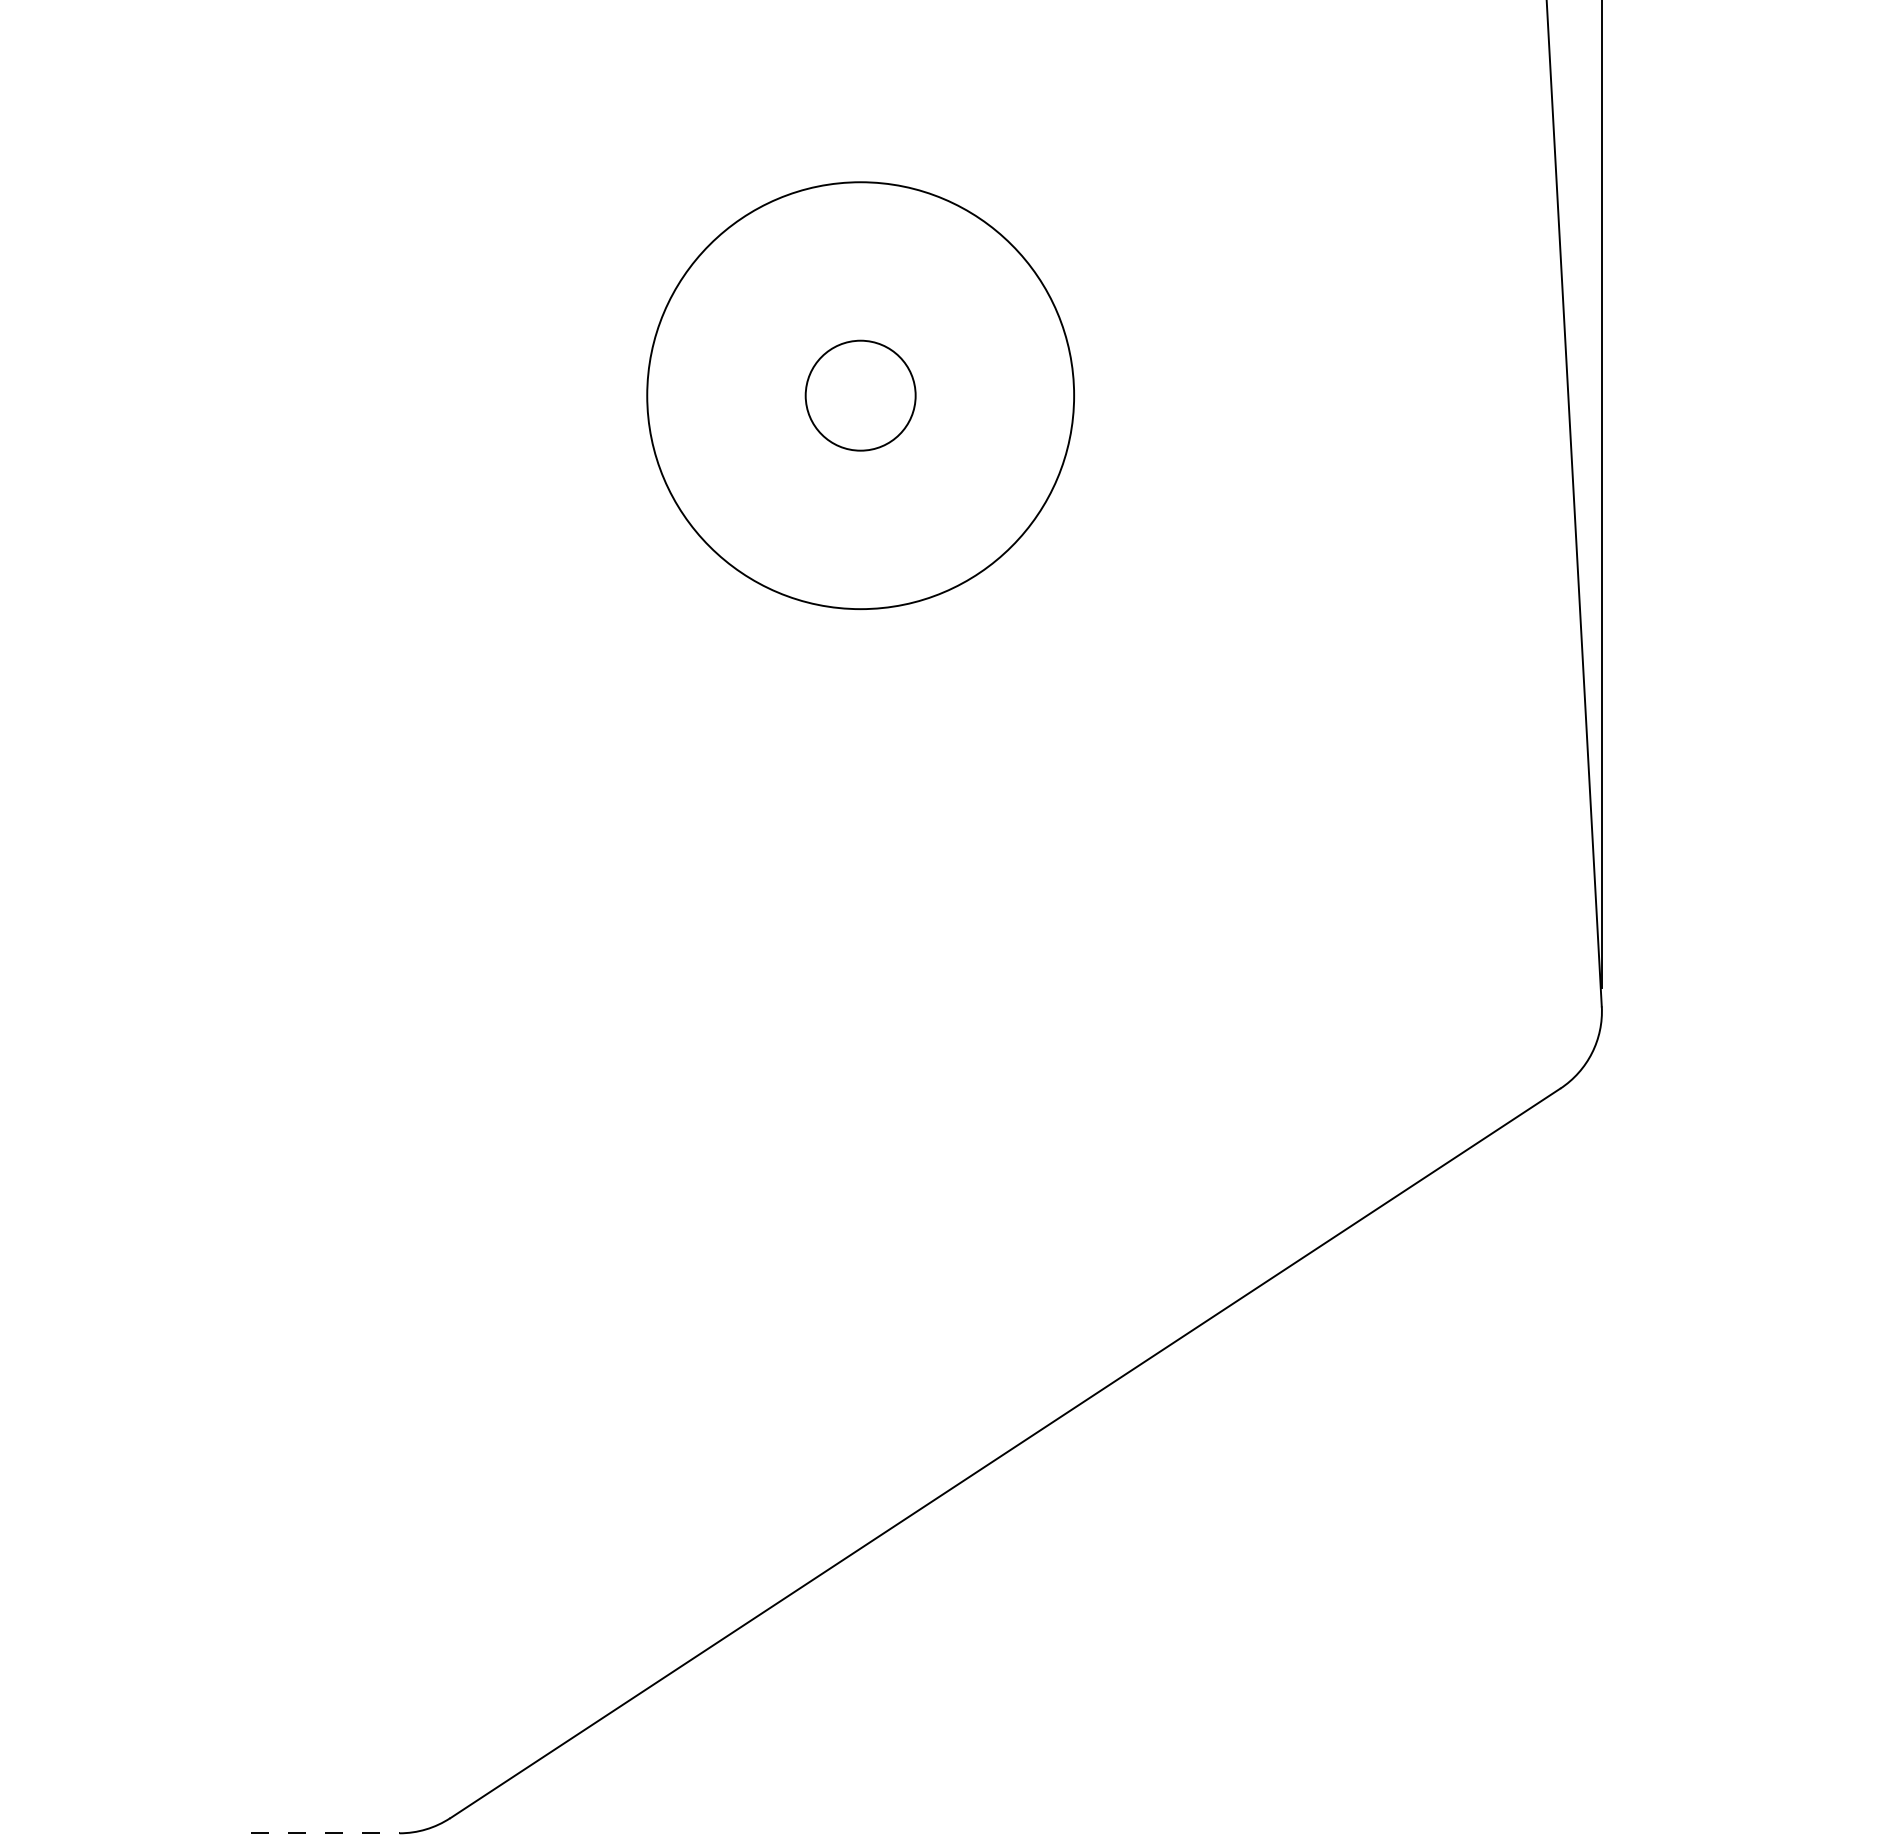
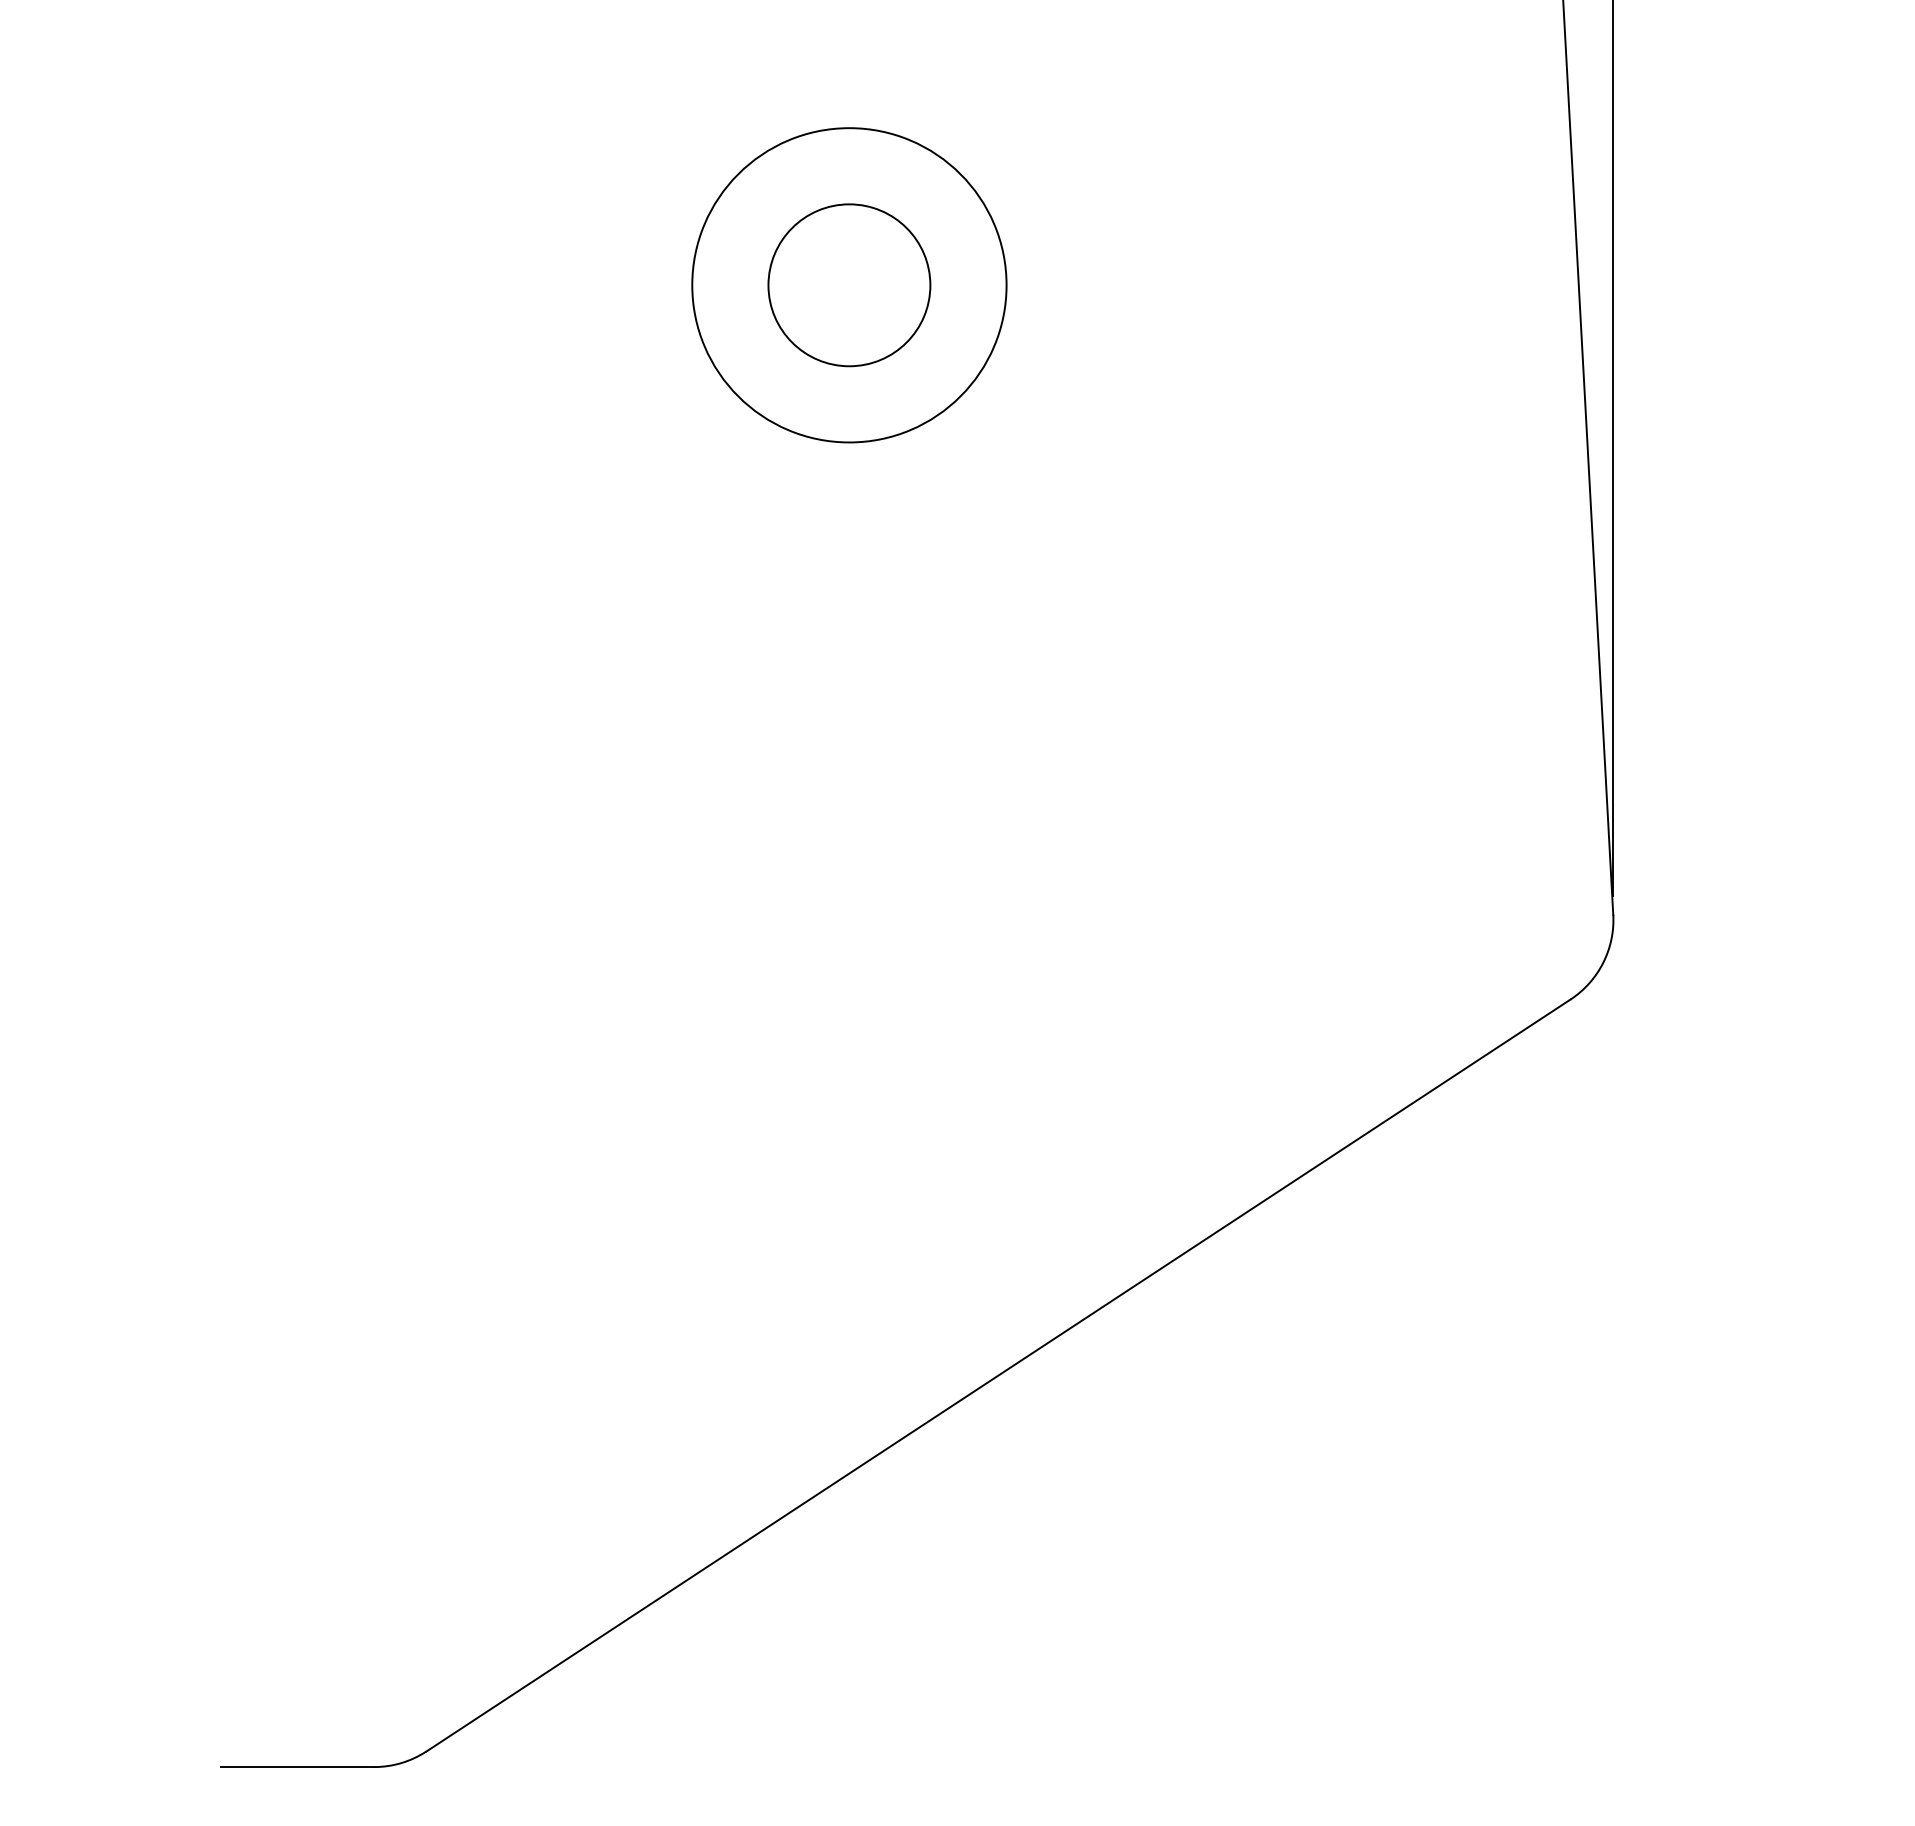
circle: (860, 395) -> (849, 285), size x0.71
circle: (860, 395) -> (849, 285), size x1.43
line: (325, 1833) -> (297, 1767), dashed -> solid

